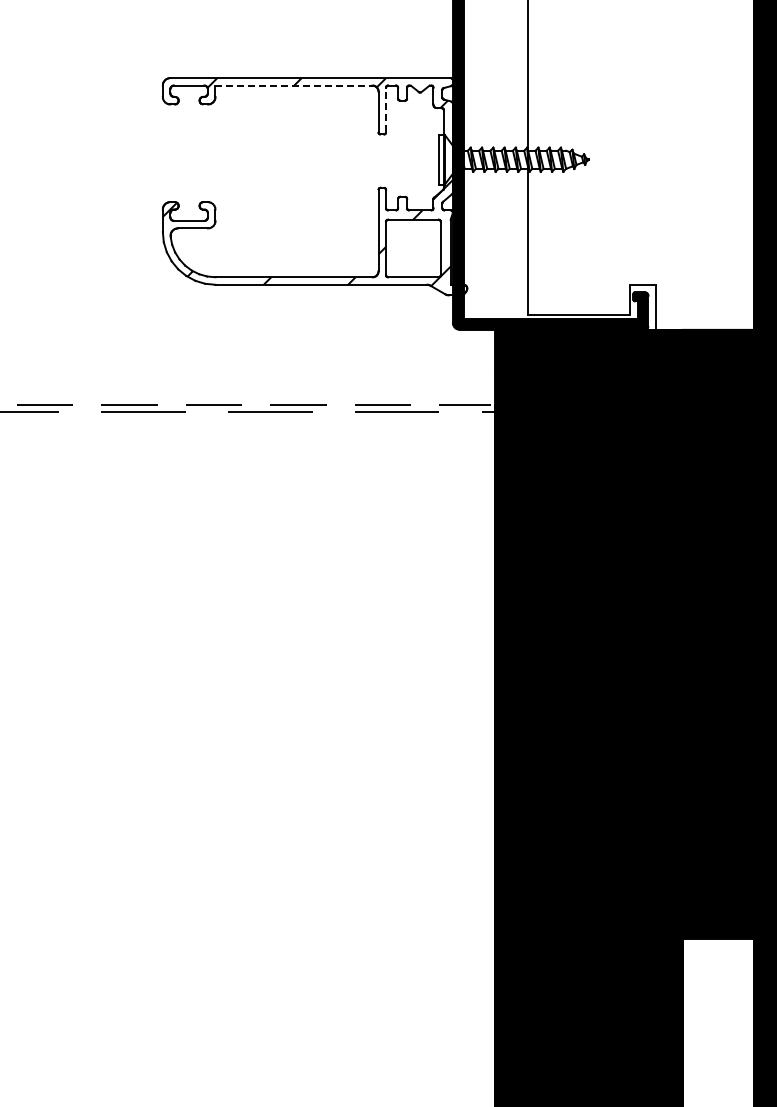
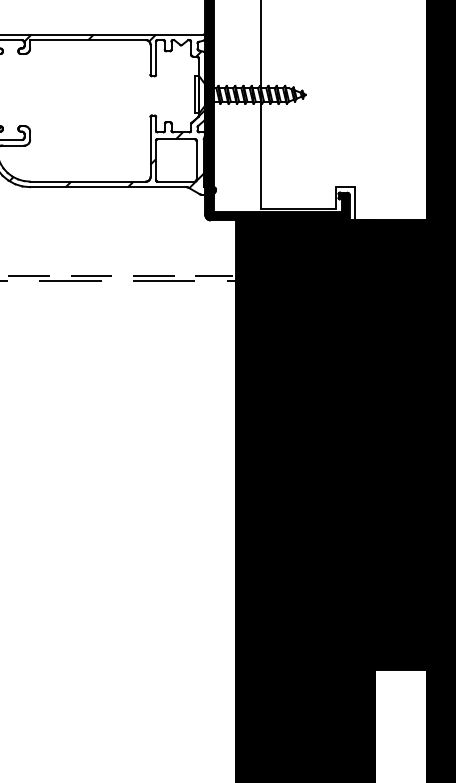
line: (294, 85) -> (88, 40), dashed -> solid
line: (386, 109) -> (156, 57), dashed -> solid

